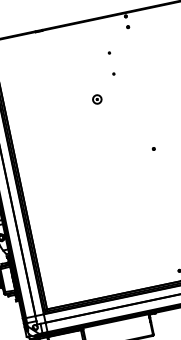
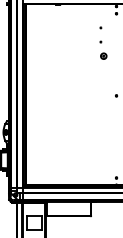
part: (96, 98) -> (103, 55), moved

